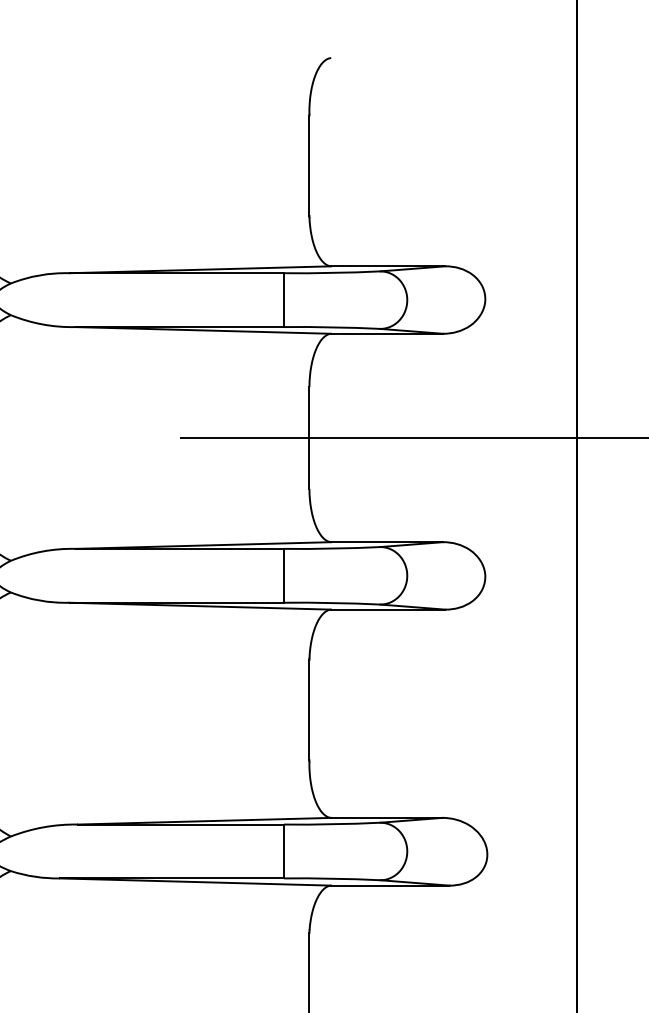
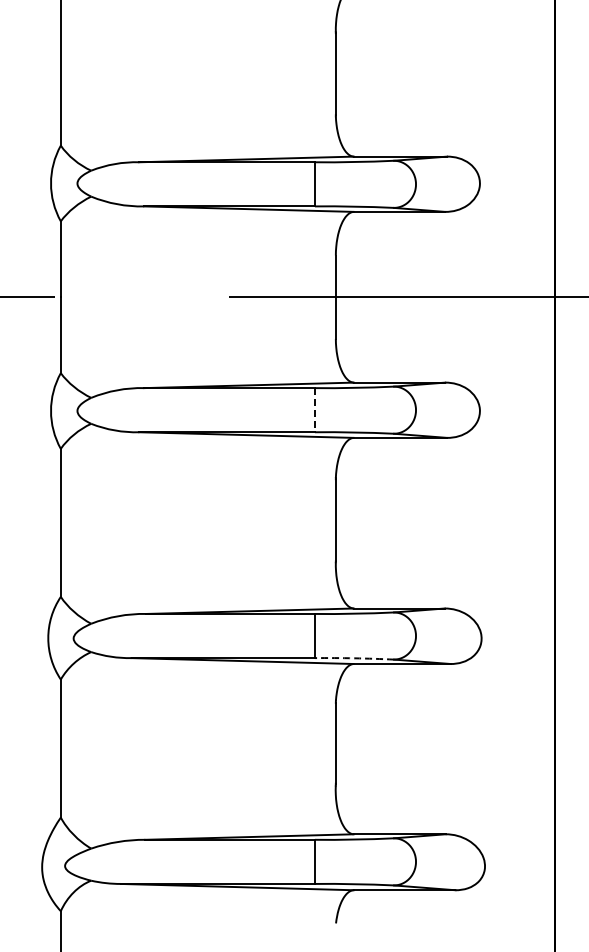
line: (283, 576) -> (314, 410), solid -> dashed
arc: (332, 878) -> (354, 658), solid -> dashed

